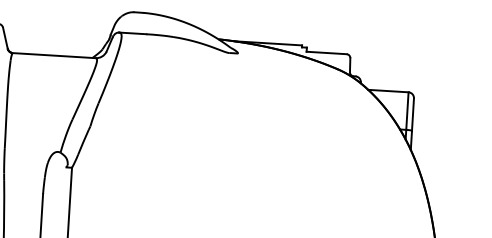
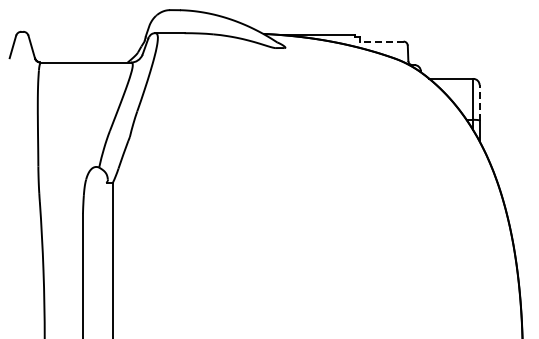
line: (326, 52) -> (381, 41), solid -> dashed
line: (412, 114) -> (479, 102), solid -> dashed

